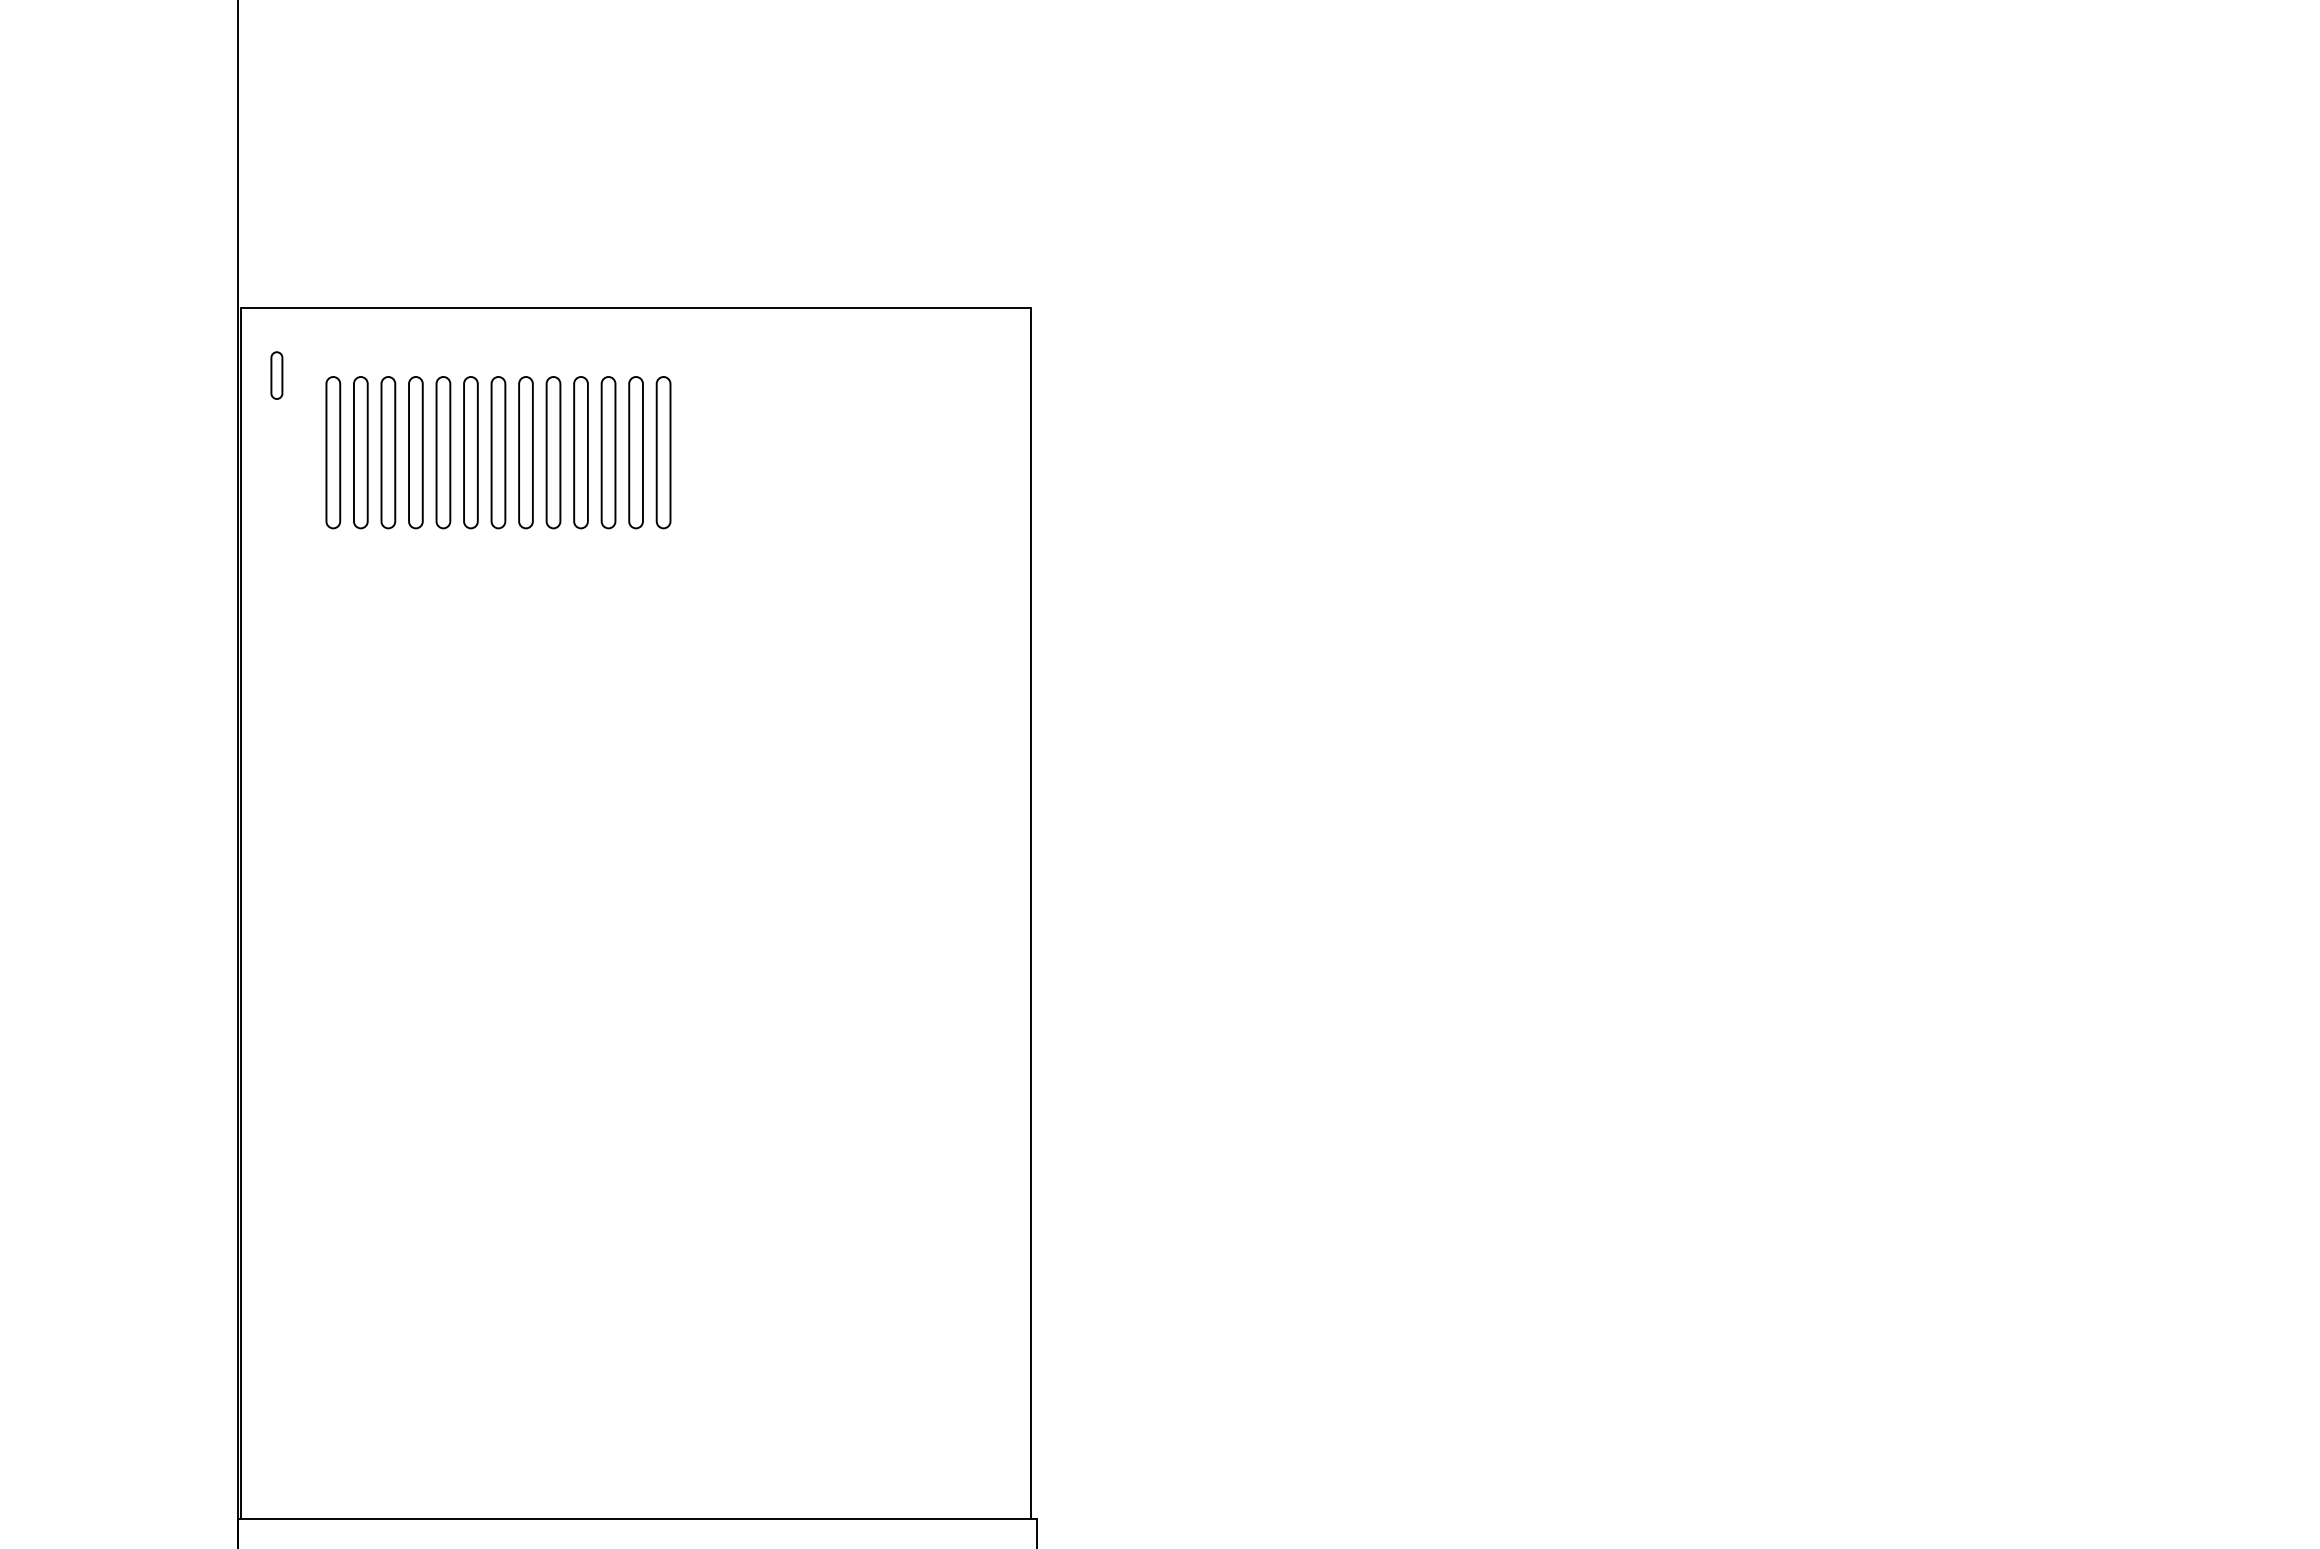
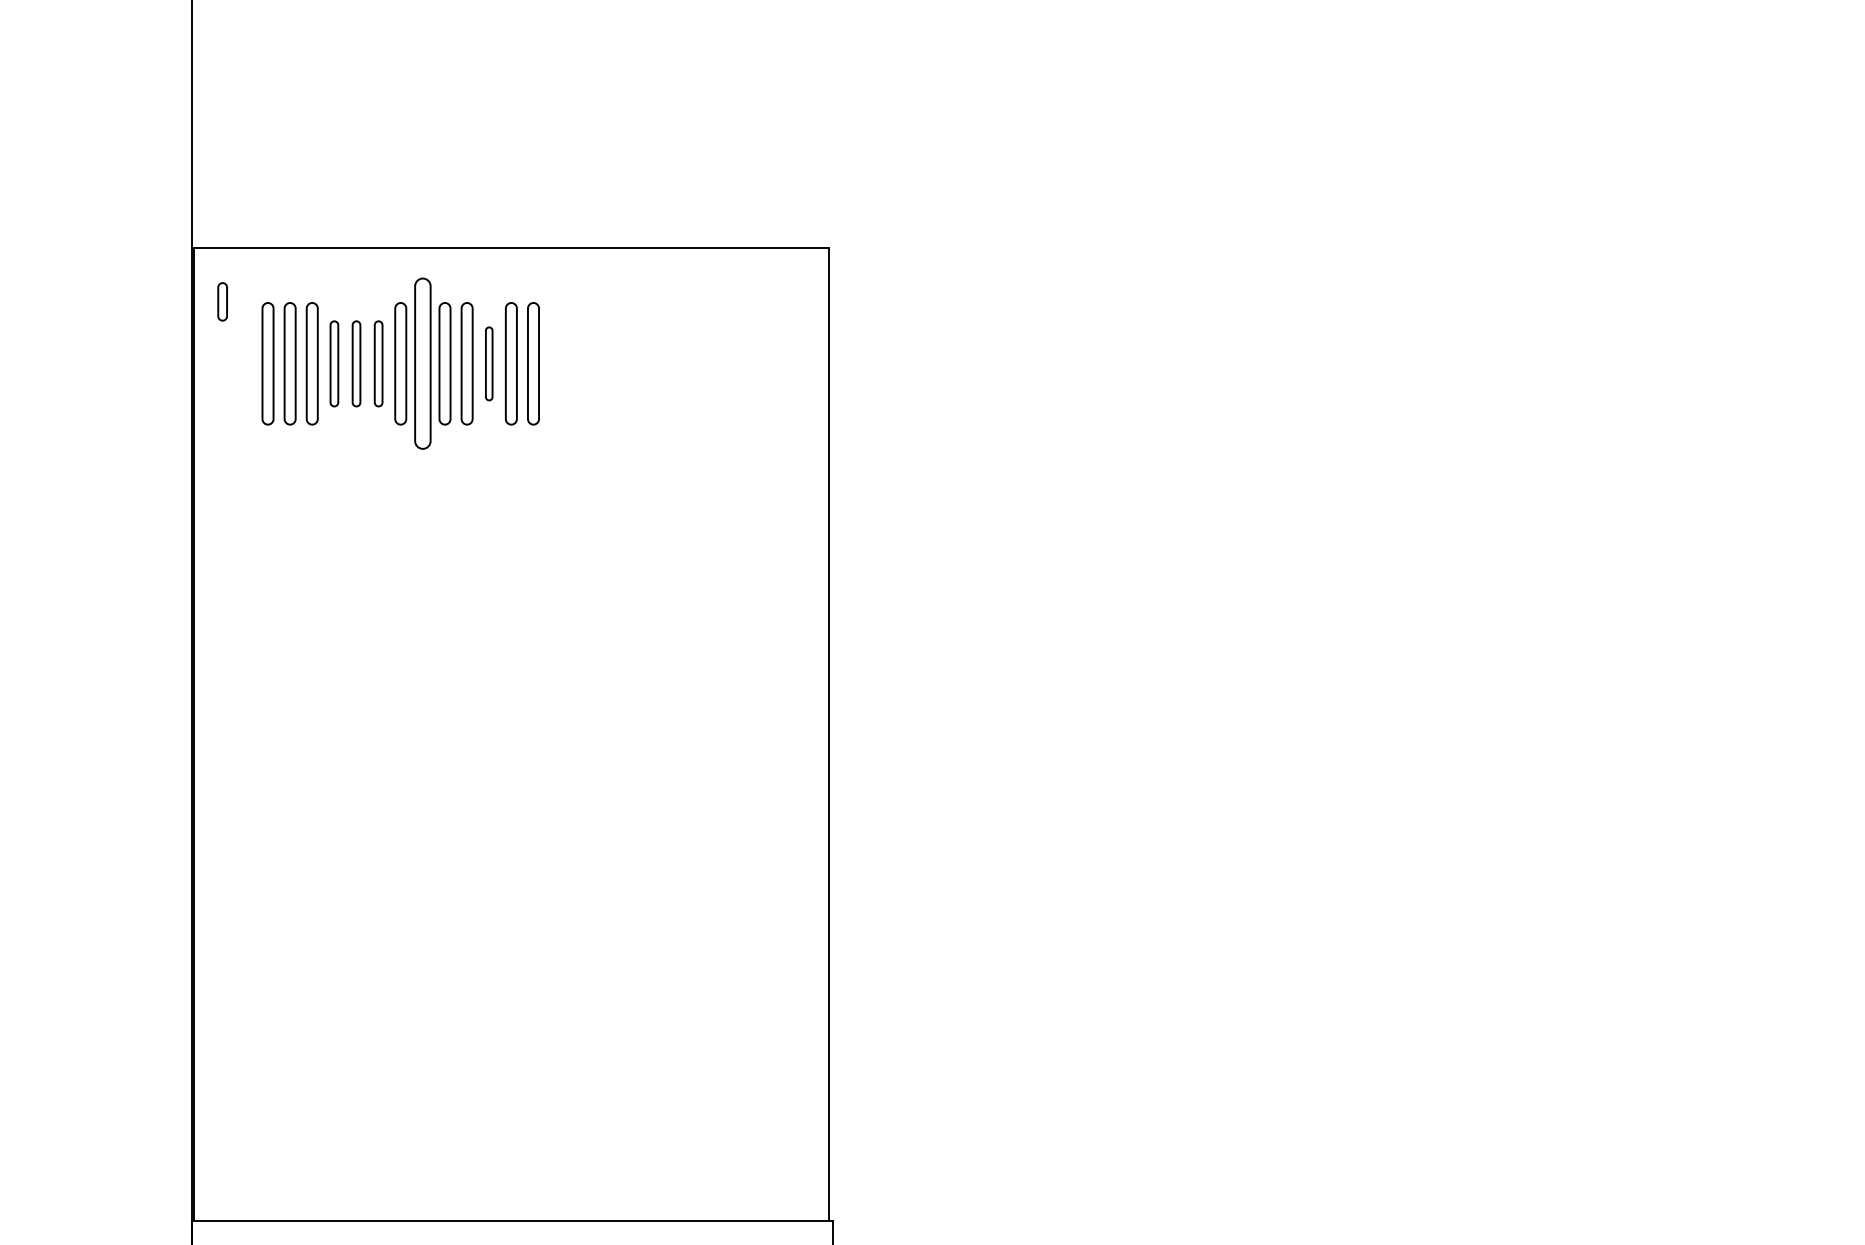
part: (415, 452) -> (334, 363), size x0.7
part: (443, 452) -> (356, 363), size x0.7
part: (470, 452) -> (378, 363), size x0.7
part: (525, 452) -> (422, 363), size x1.4
part: (608, 452) -> (489, 363), size x0.6

